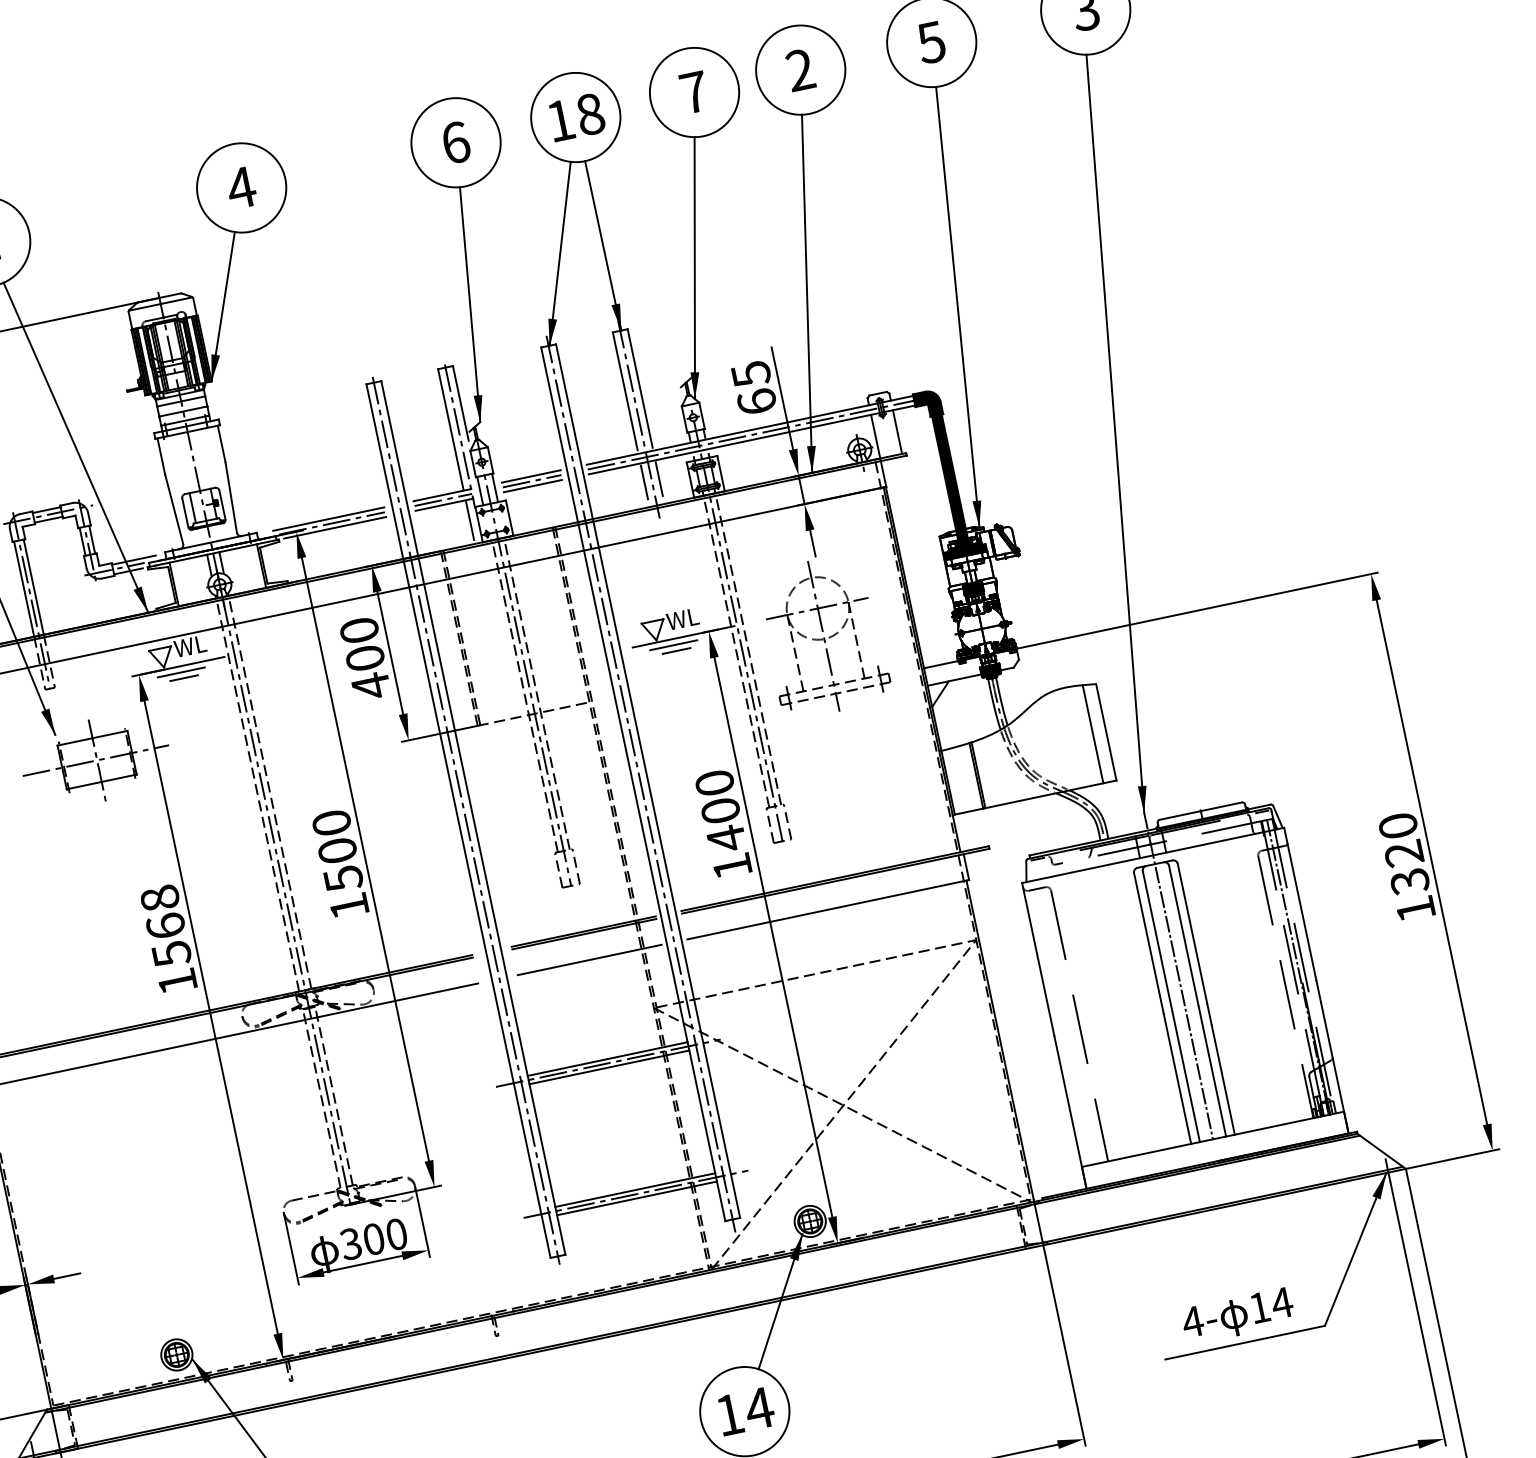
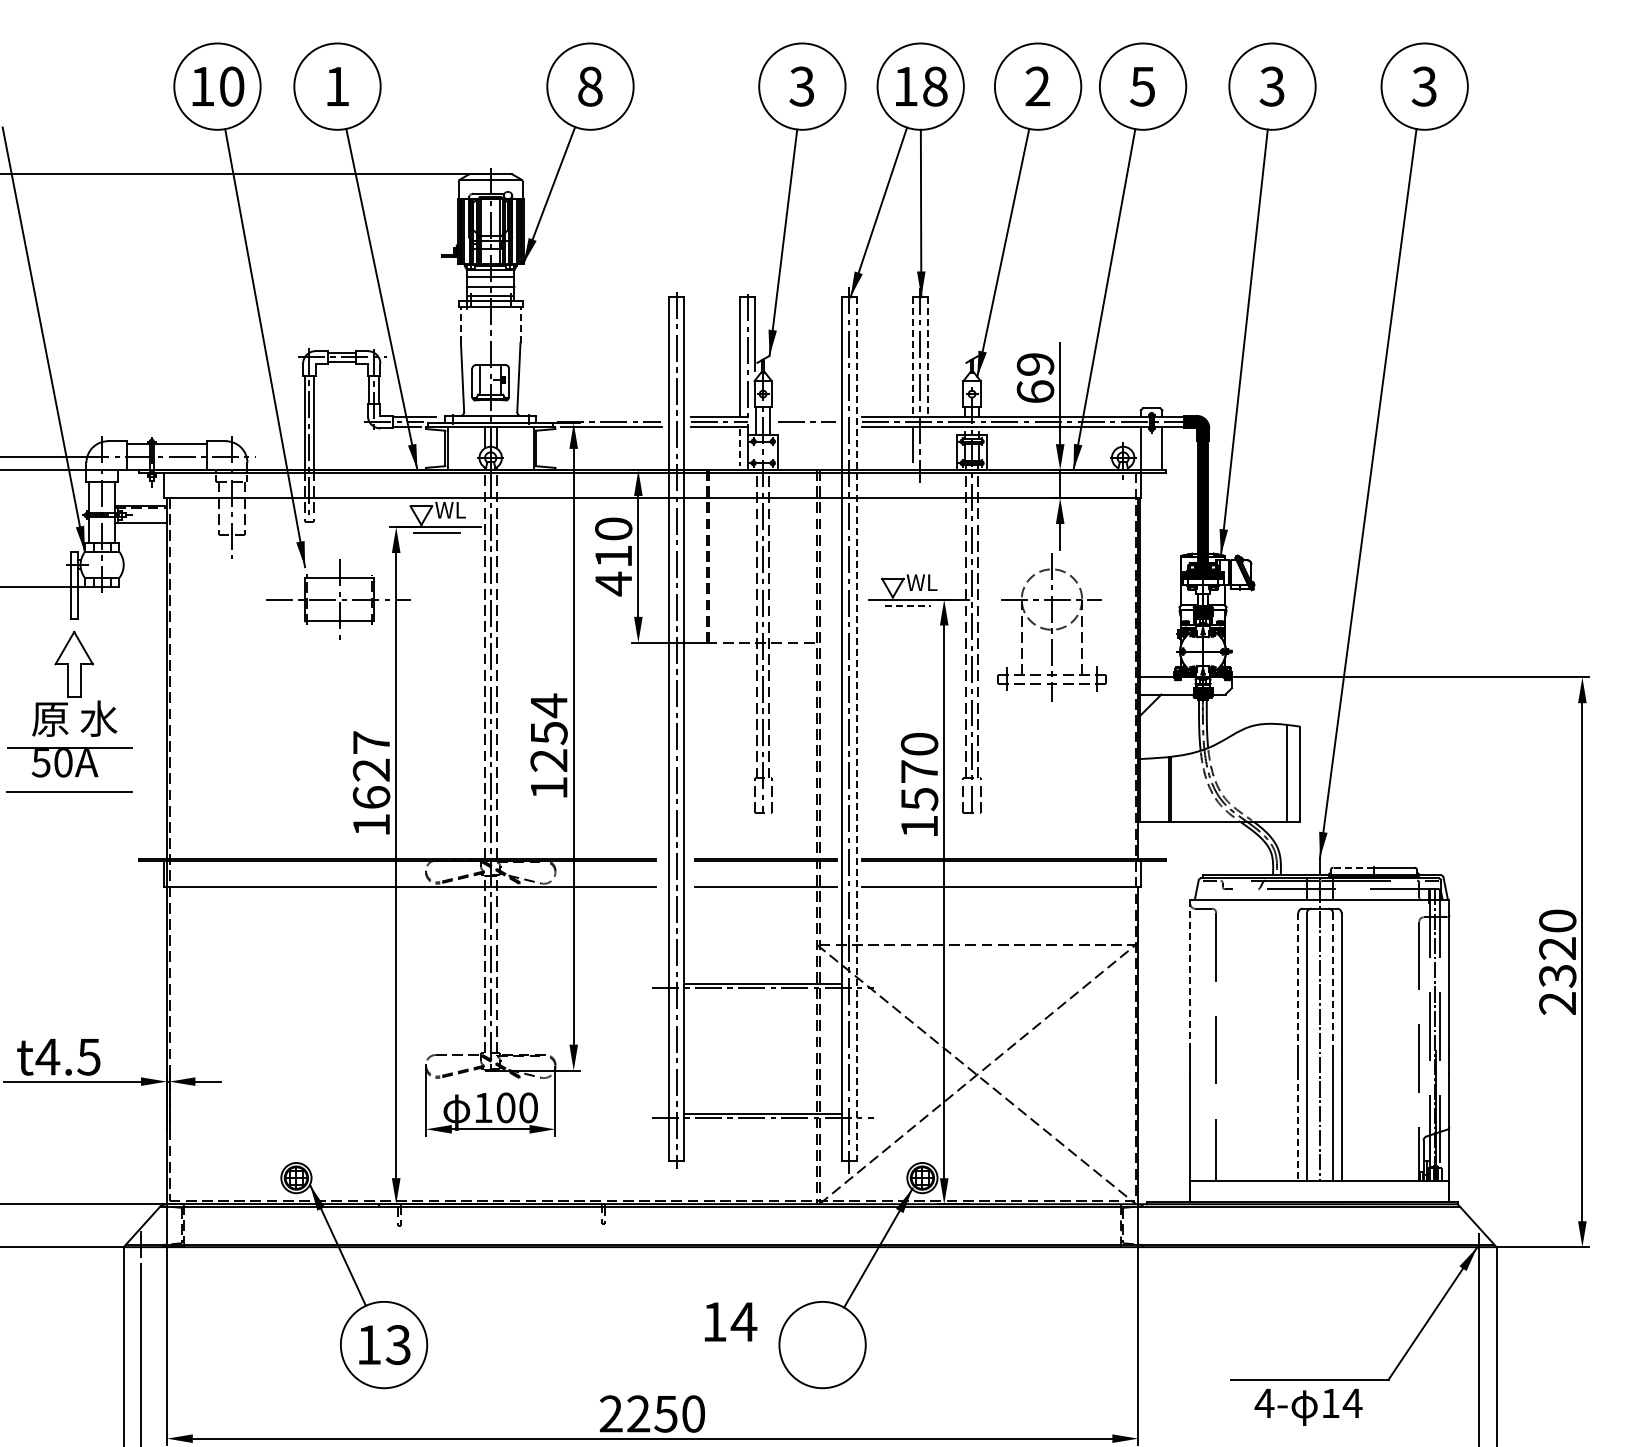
text: (930, 42) -> (1271, 86), 5 -> 3
text: (800, 70) -> (1142, 86), 2 -> 5
text: (693, 91) -> (1037, 85), 7 -> 2
text: (455, 142) -> (801, 86), 6 -> 3
text: (240, 188) -> (589, 86), 4 -> 8
text: (751, 374) -> (1035, 364), 65 -> 69
line: (639, 388) -> (927, 355), solid -> dashed
line: (625, 392) -> (912, 356), solid -> dashed
line: (221, 443) -> (520, 324), solid -> dashed
line: (160, 456) -> (460, 324), solid -> dashed
line: (530, 476) -> (806, 417), removed
line: (659, 479) -> (927, 445), removed
line: (532, 485) -> (806, 426), removed
line: (328, 519) -> (606, 417), removed
line: (470, 521) -> (740, 447), solid -> dashed
line: (674, 645) -> (908, 605), solid -> dashed
line: (676, 650) -> (909, 611), removed
text: (365, 658) -> (613, 556), 400 -> 410
line: (183, 678) -> (437, 539), removed
line: (647, 781) -> (856, 729), solid -> dashed
line: (1180, 815) -> (1353, 867), solid -> dashed
text: (723, 824) -> (919, 785), 1400 -> 1570
text: (336, 850) -> (548, 732), 1500 -> 1254
text: (1415, 909) -> (1557, 1003), 1320 -> 2320
text: (165, 926) -> (371, 770), 1568 -> 1627
line: (1183, 936) -> (1332, 982), solid -> dashed
line: (1149, 943) -> (1298, 982), solid -> dashed
line: (1038, 959) -> (1190, 975), solid -> dashed
line: (609, 1067) -> (763, 992), removed
line: (1179, 1089) -> (1298, 1126), solid -> dashed
line: (637, 1198) -> (763, 1121), removed
text: (350, 1243) -> (482, 1107), 300 -> 100
text: (1238, 1316) -> (1308, 1407), moved
text: (745, 1410) -> (730, 1321), moved

